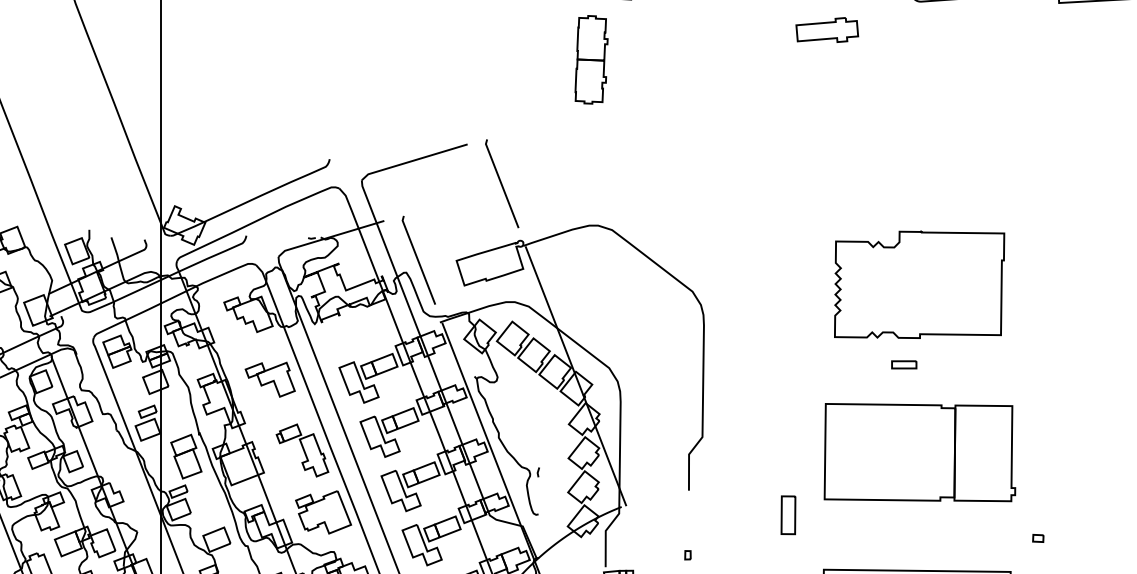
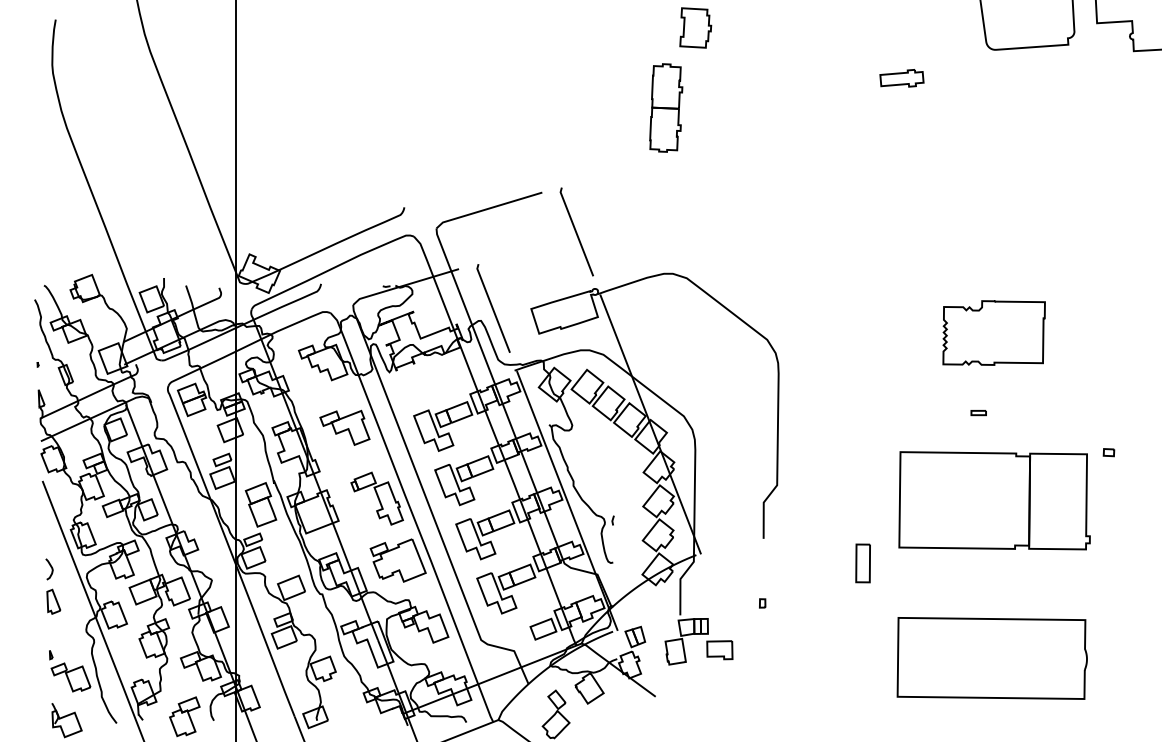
part: (826, 30) -> (901, 78), size x0.7
part: (918, 284) -> (993, 332), size x0.6
part: (903, 364) -> (978, 412), size x0.6
part: (1037, 538) -> (1108, 452), moved

